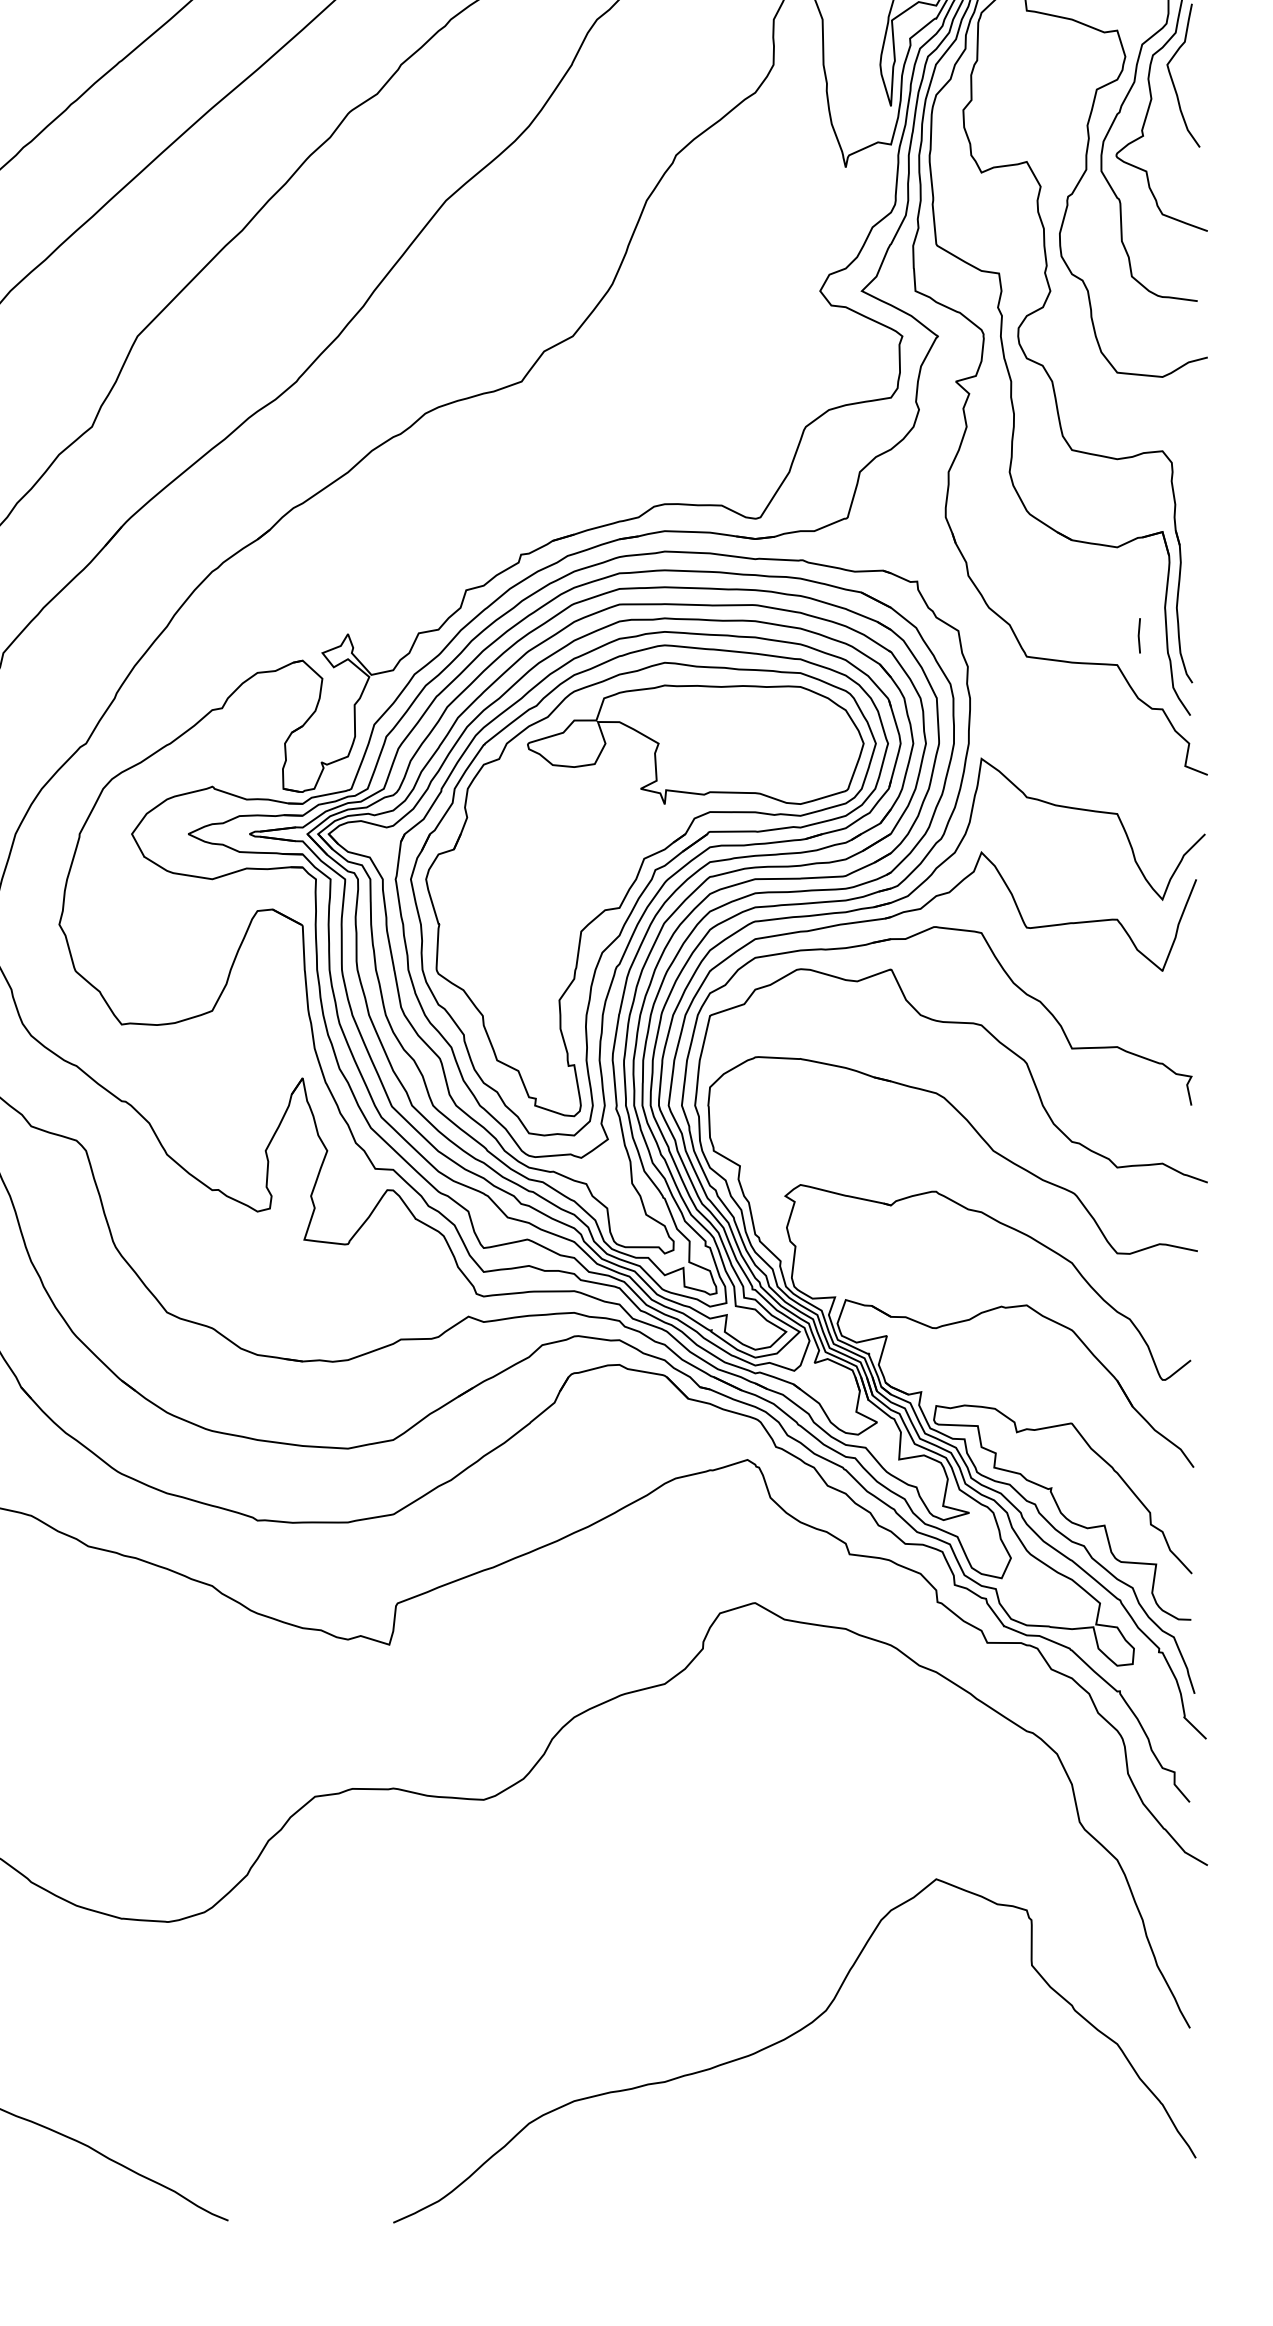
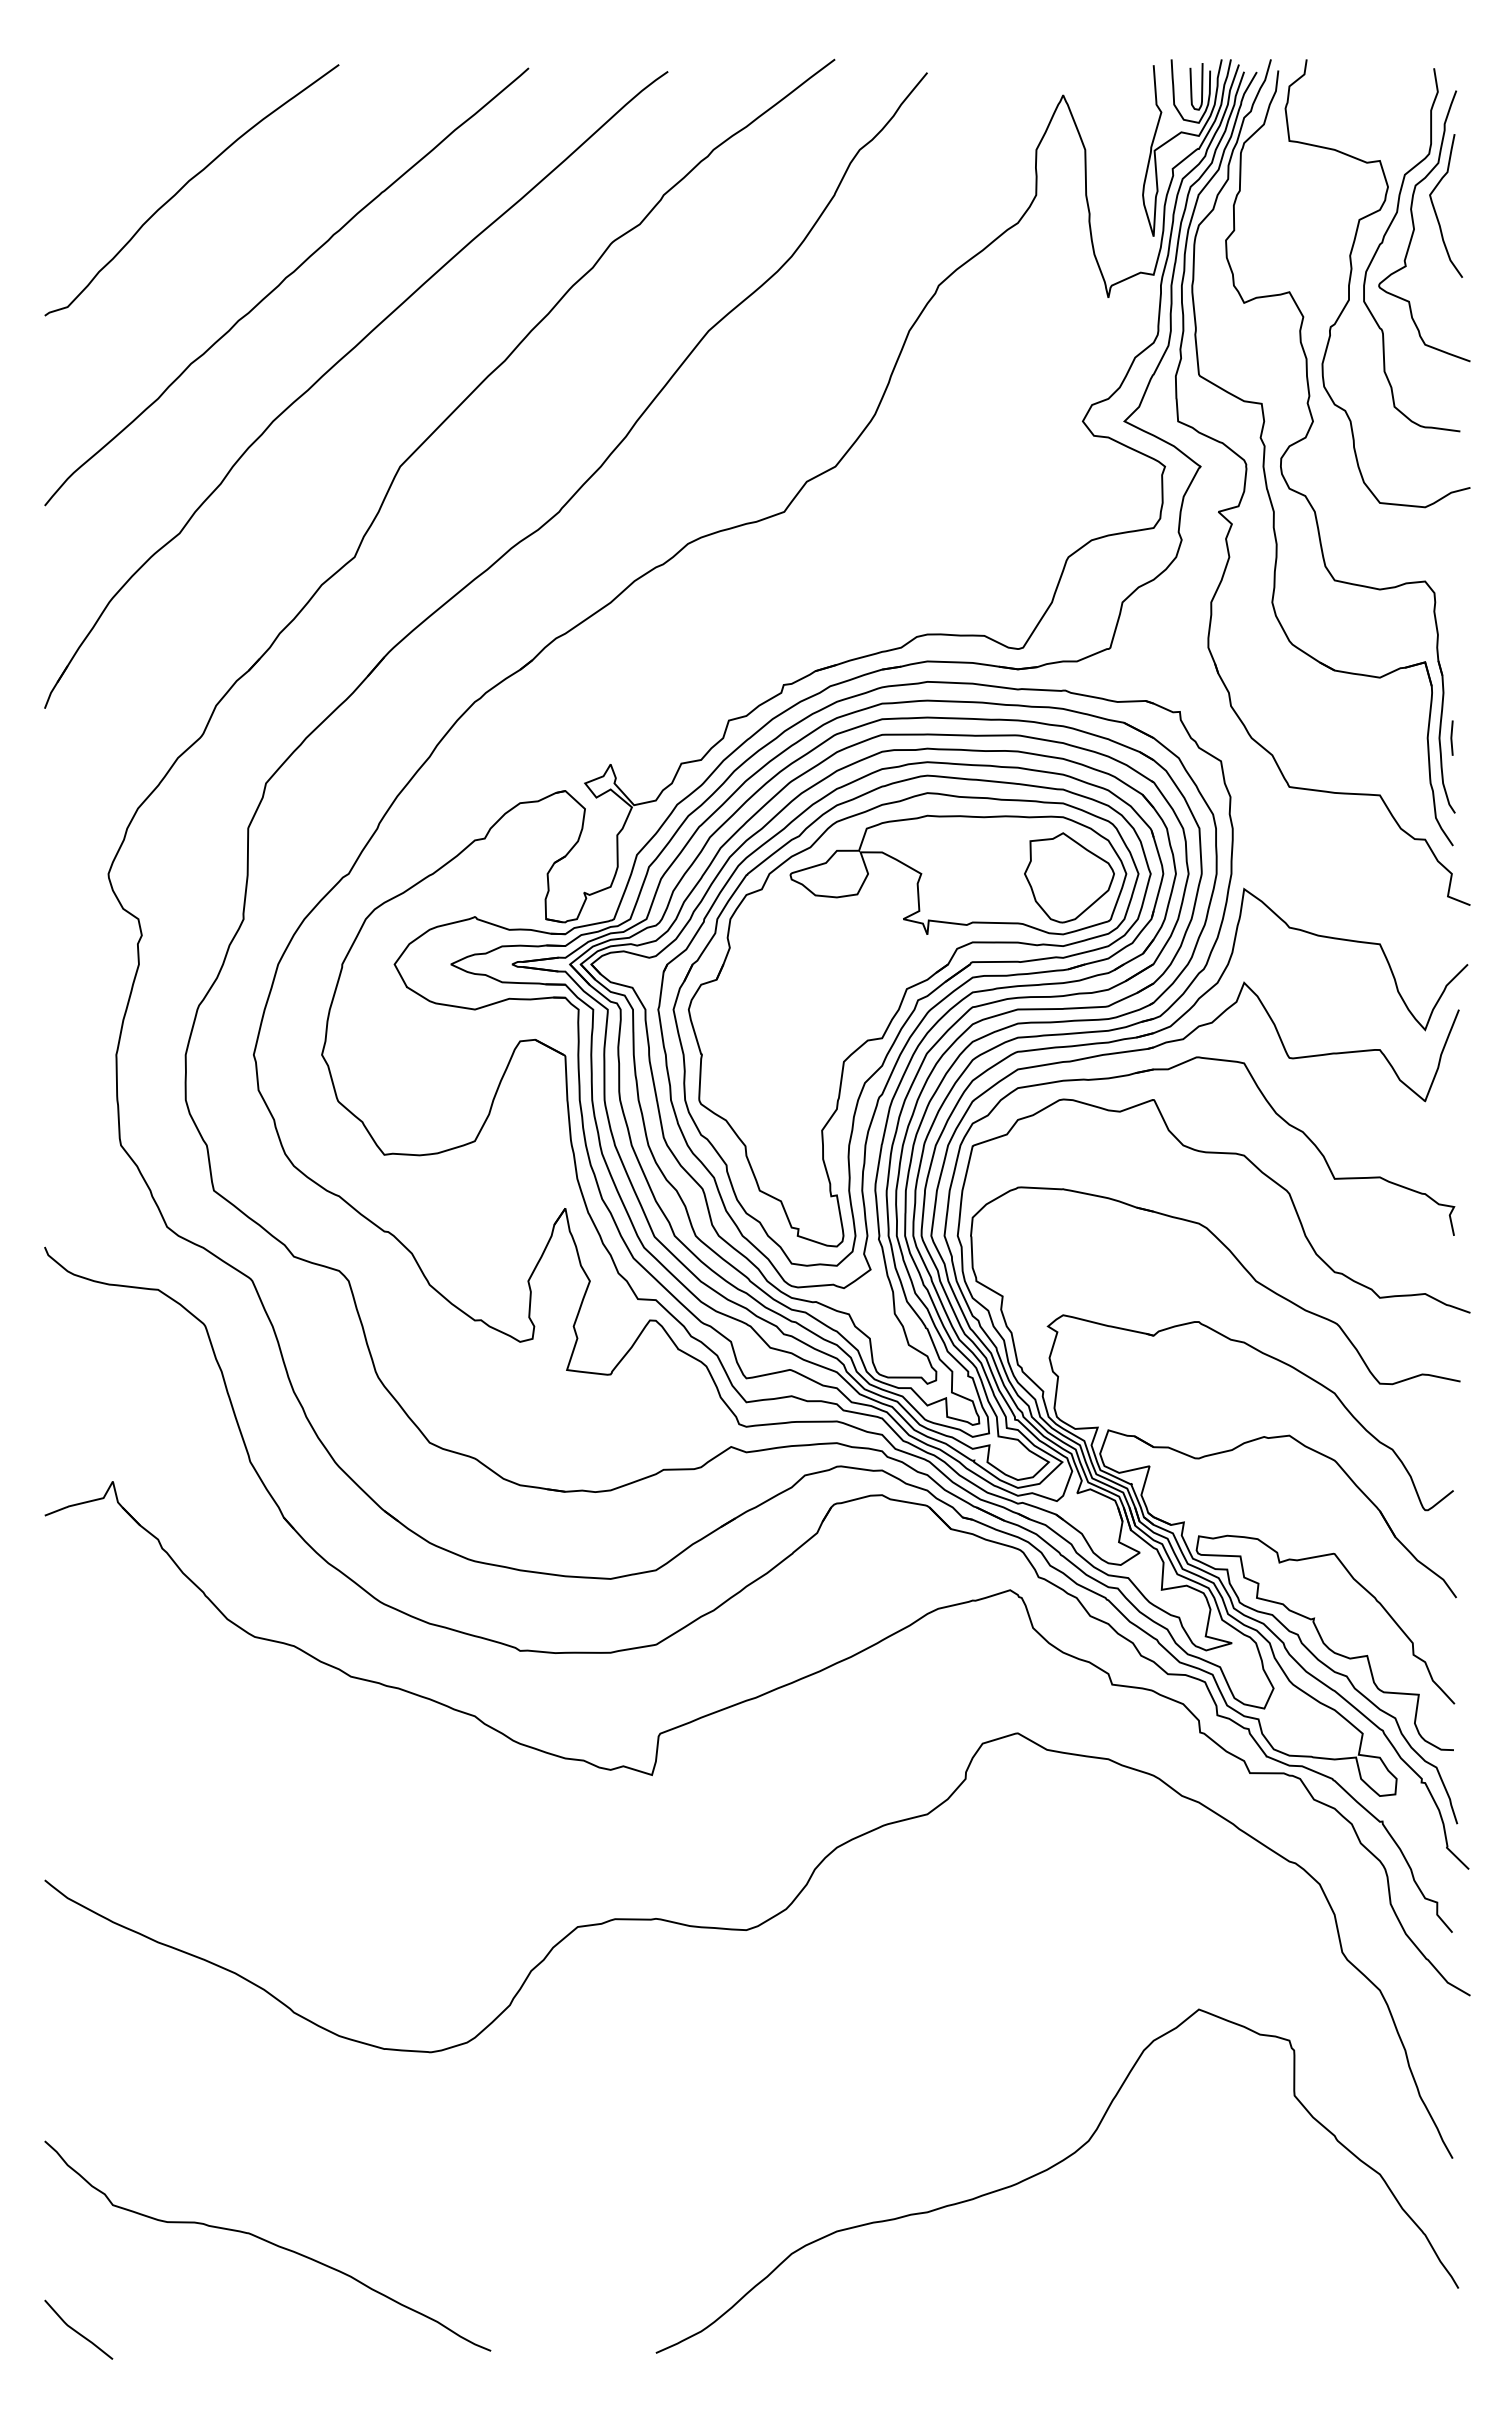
line: (1138, 635) -> (1451, 737), moved
part: (806, 747) -> (1069, 877), added

